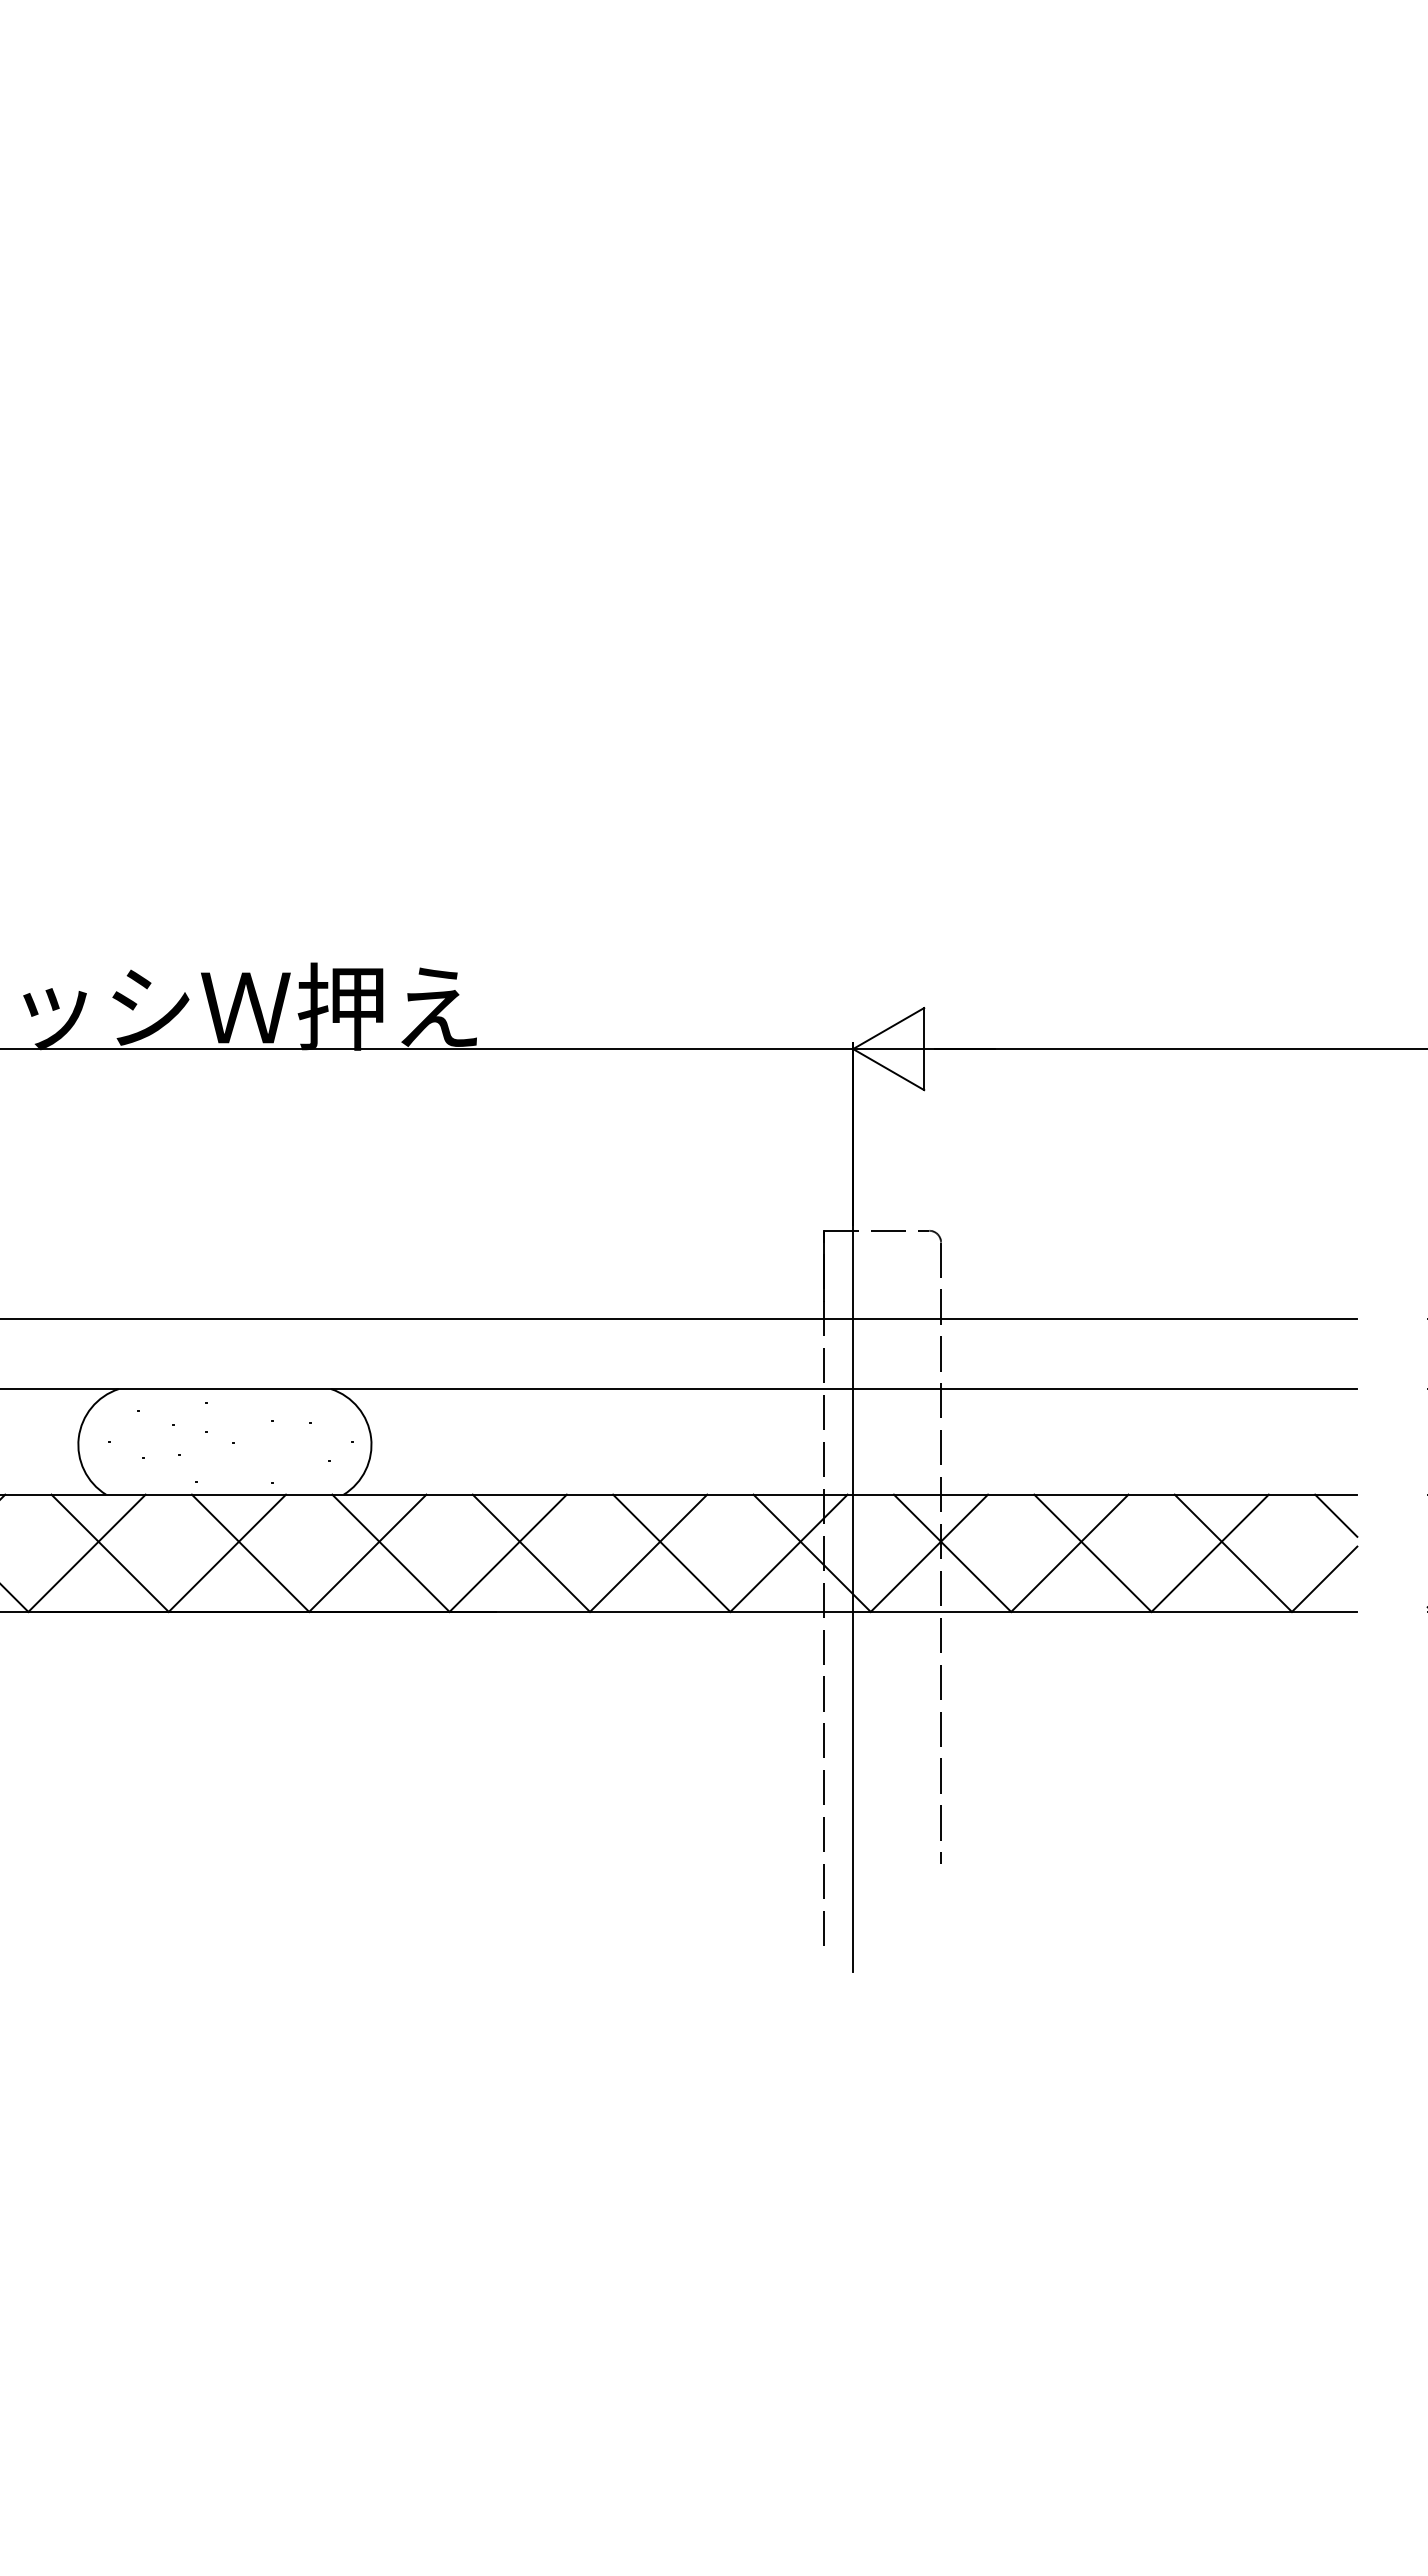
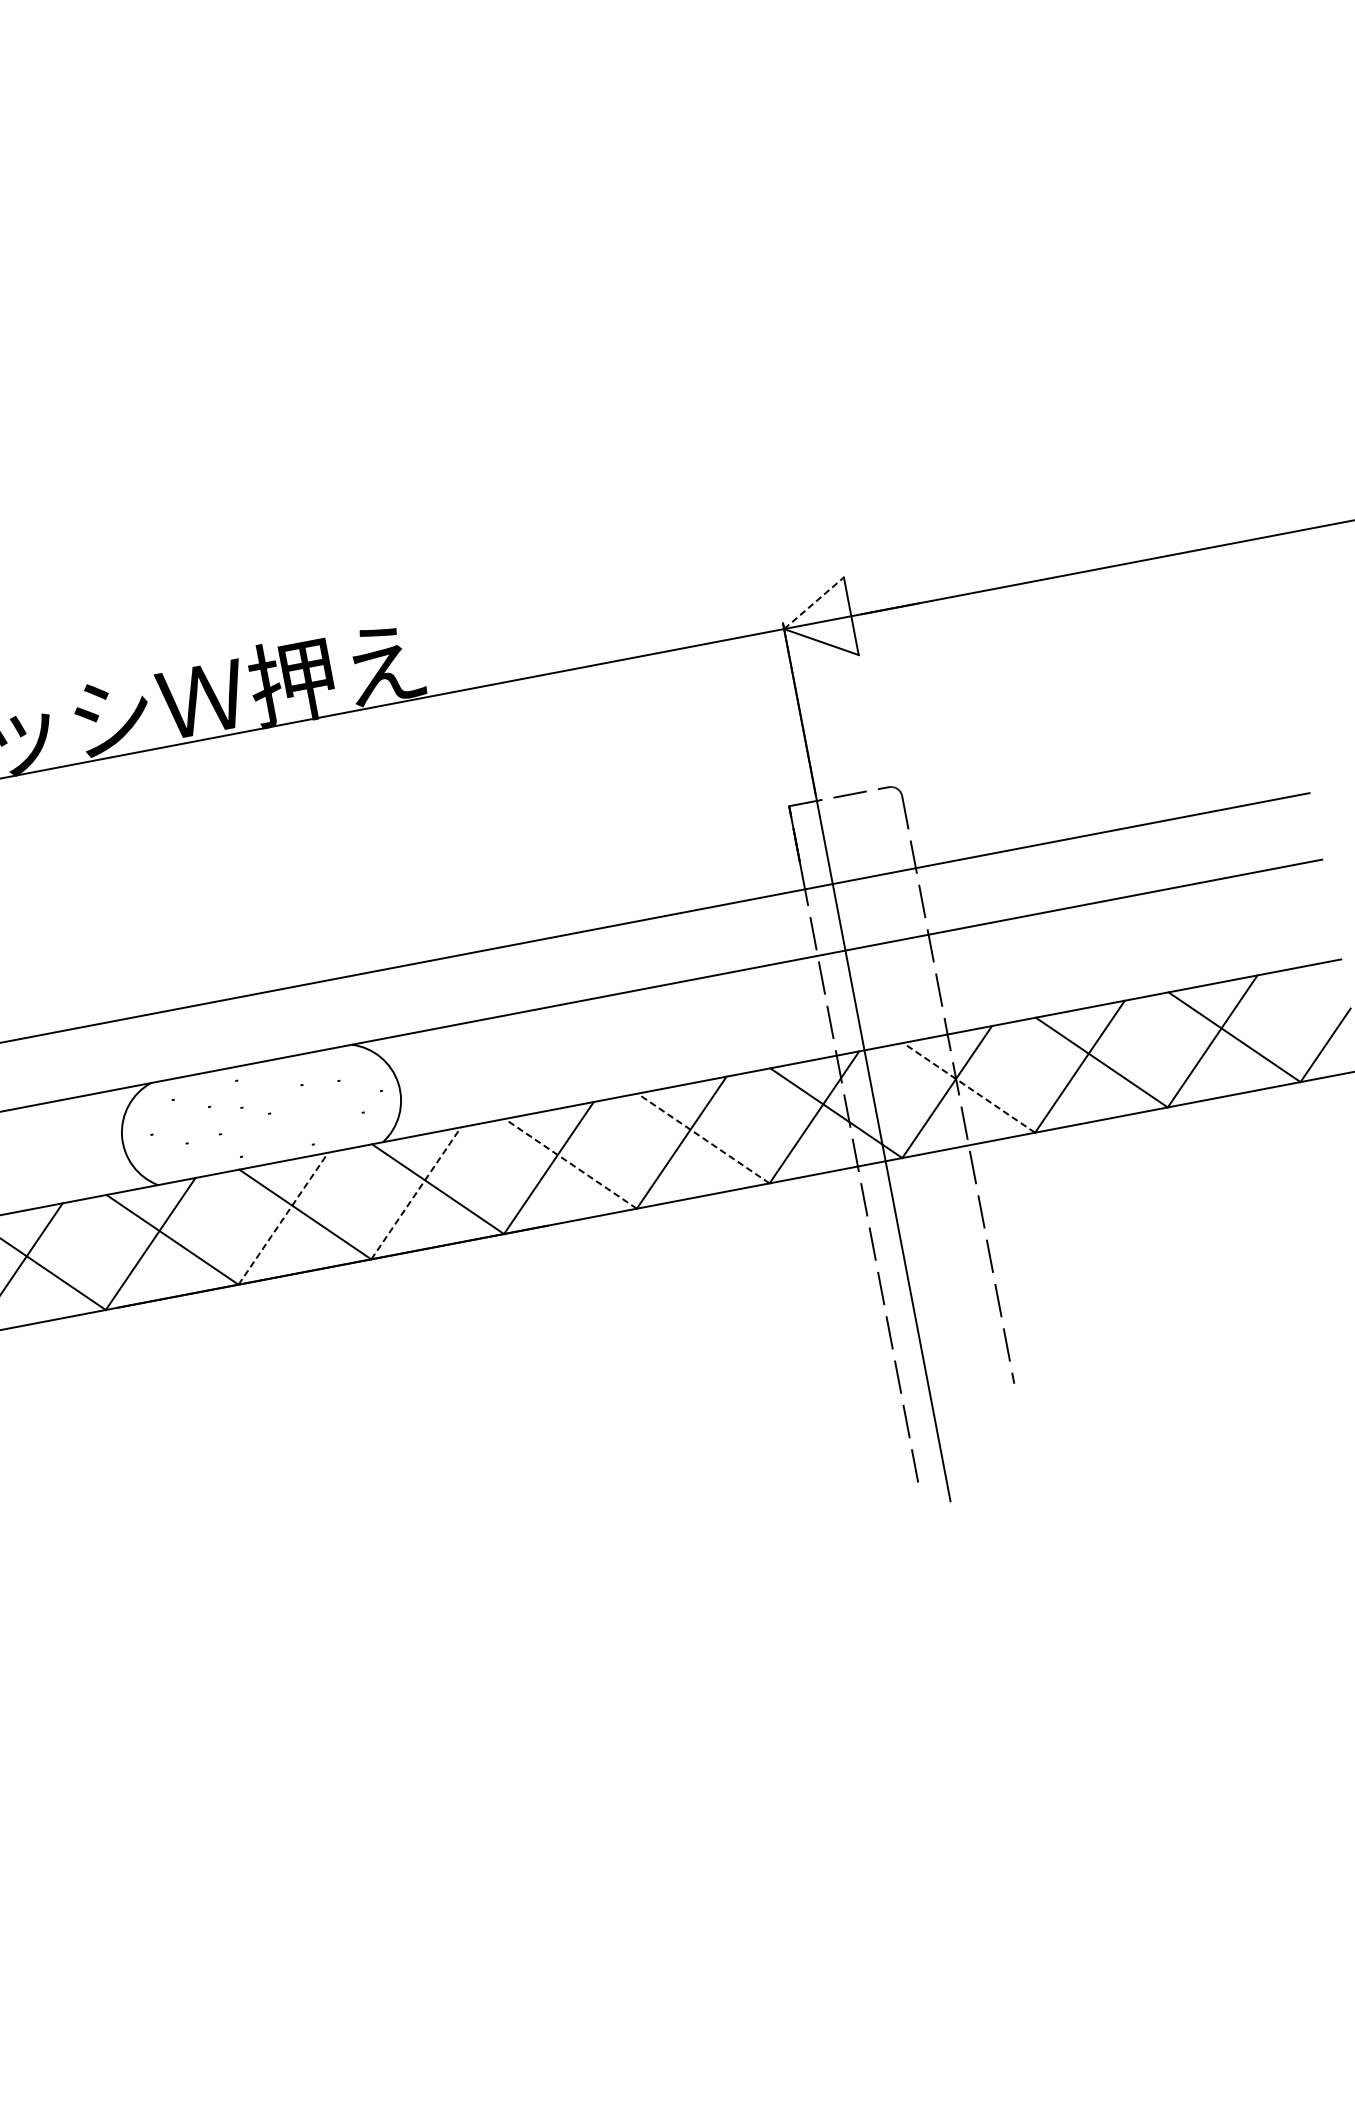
line: (889, 1028) -> (814, 603), solid -> dashed
line: (1336, 1515) -> (1325, 982), removed
line: (227, 1553) -> (283, 1218), solid -> dashed
line: (367, 1553) -> (415, 1193), solid -> dashed
line: (531, 1553) -> (570, 1164), solid -> dashed
line: (671, 1553) -> (703, 1138), solid -> dashed
line: (952, 1553) -> (969, 1088), solid -> dashed

